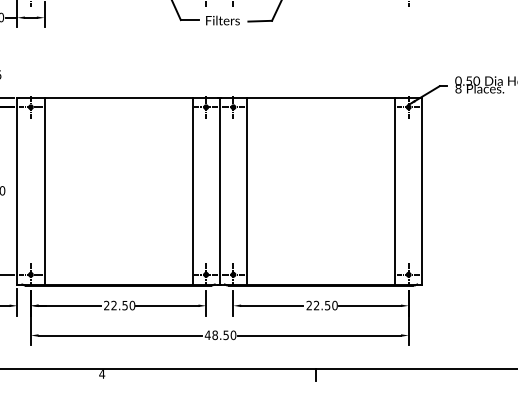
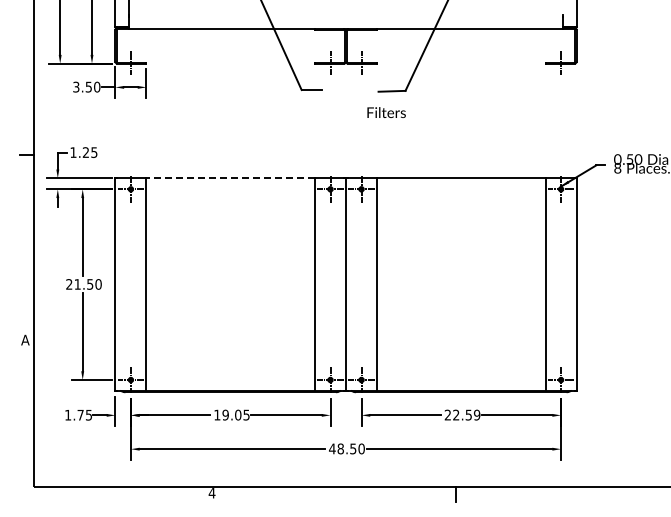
text: (222, 20) -> (386, 112), moved
line: (118, 97) -> (230, 178), solid -> dashed
text: (119, 305) -> (231, 414), 22.50 -> 19.05
text: (334, 305) -> (476, 415), 22.50 -> 22.59

